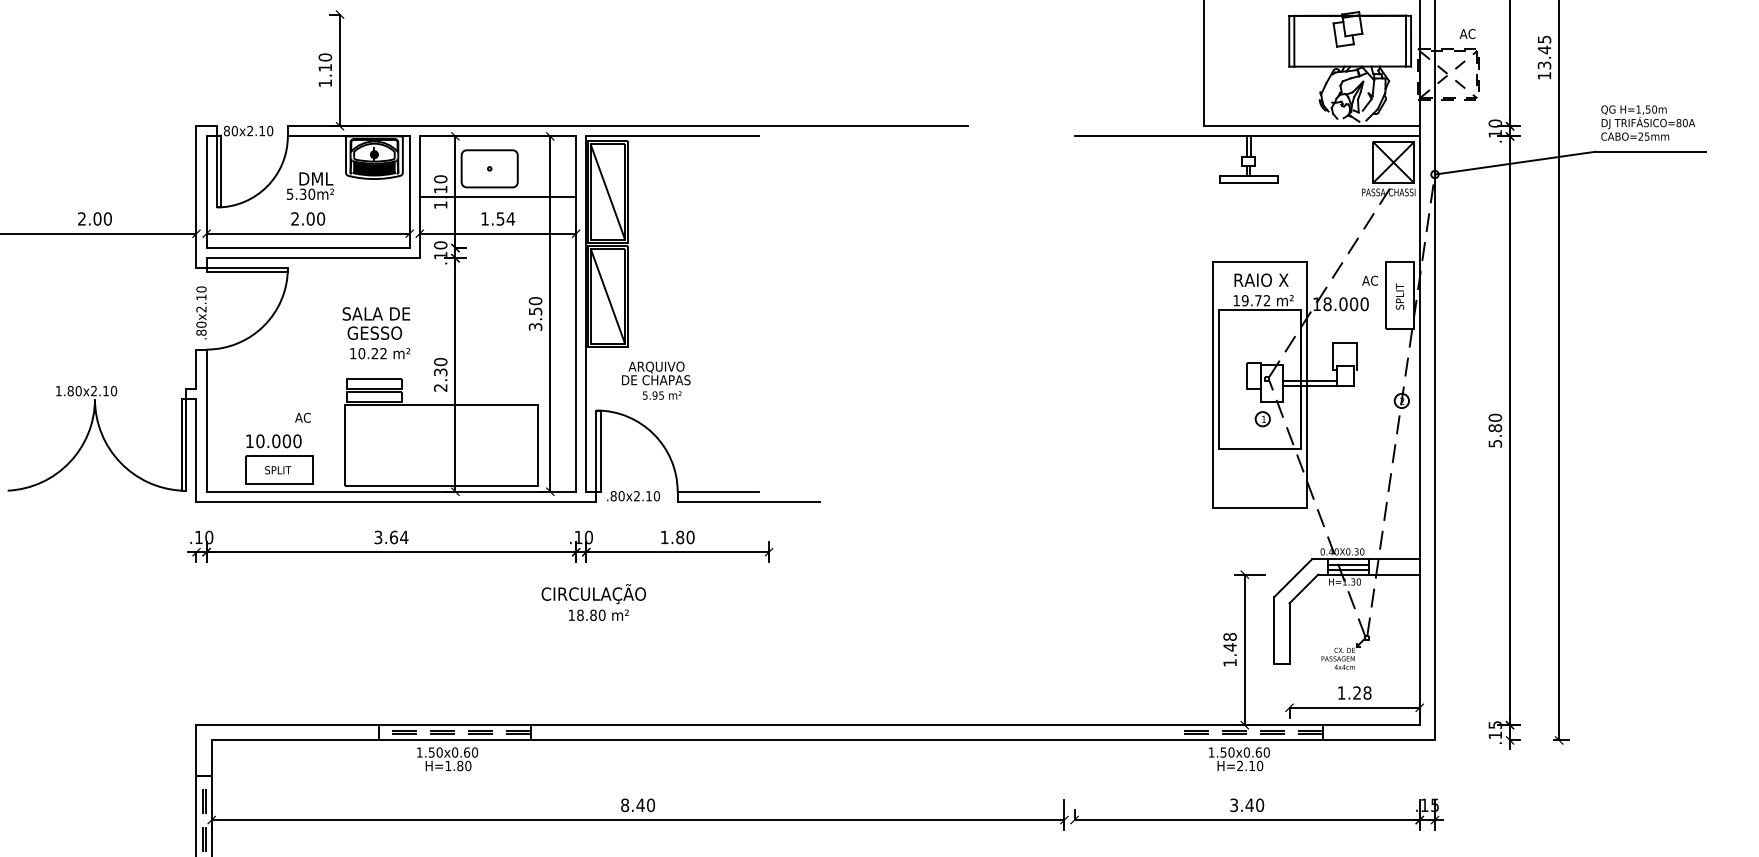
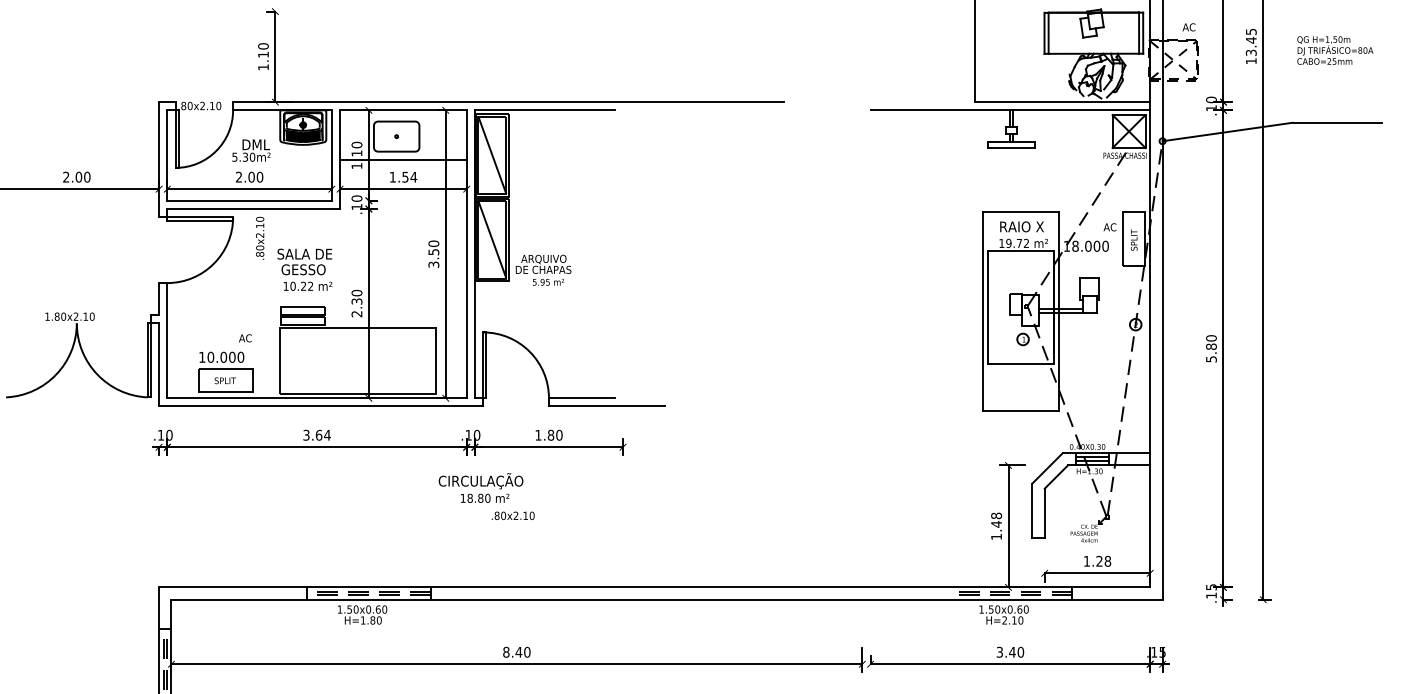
text: (1648, 123) -> (1335, 50), moved
text: (201, 311) -> (260, 237), moved
text: (656, 379) -> (543, 269), moved
text: (632, 495) -> (512, 515), moved

